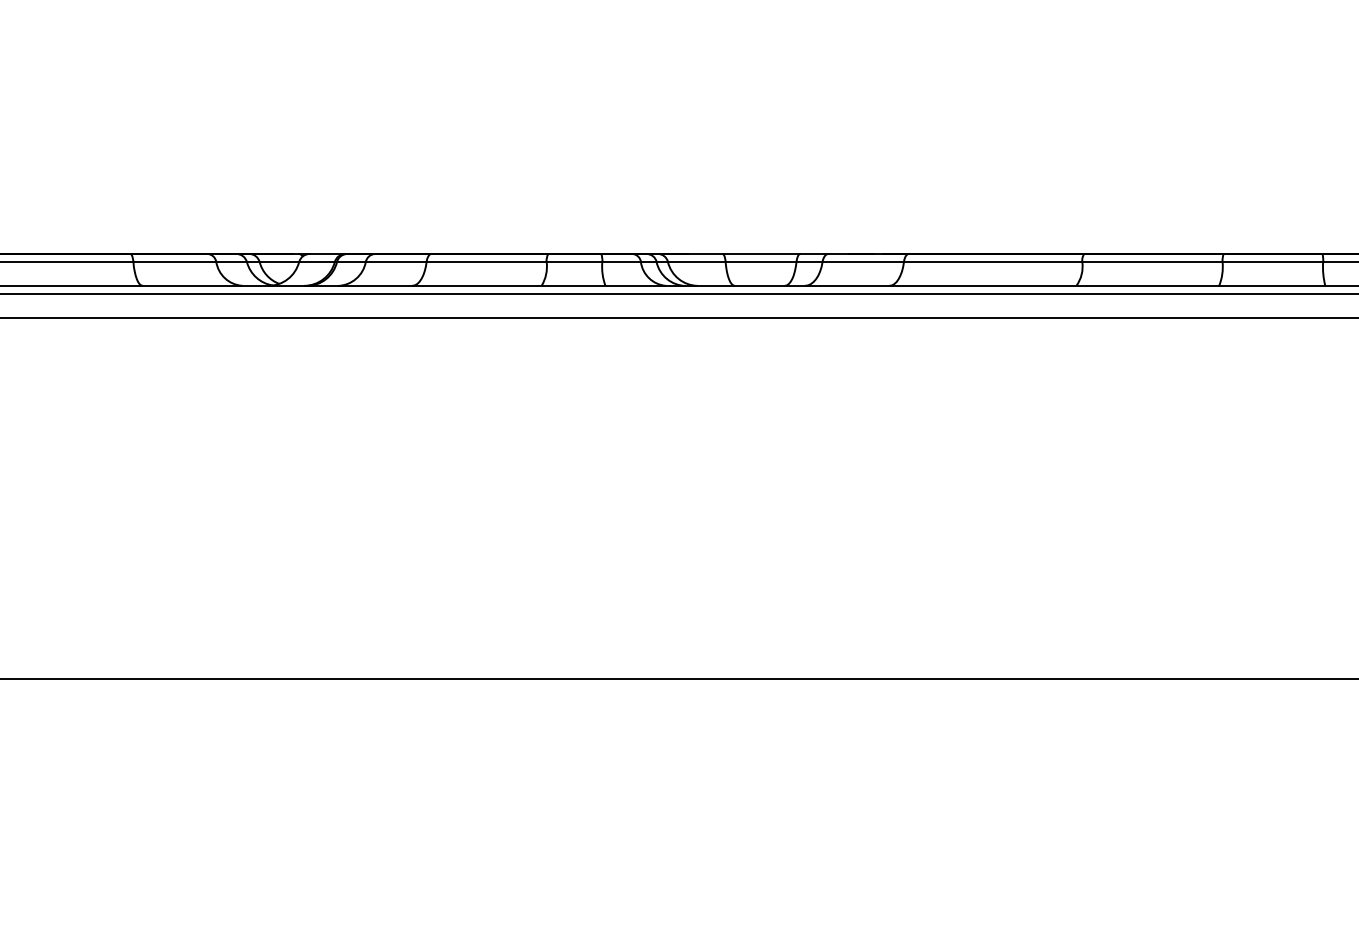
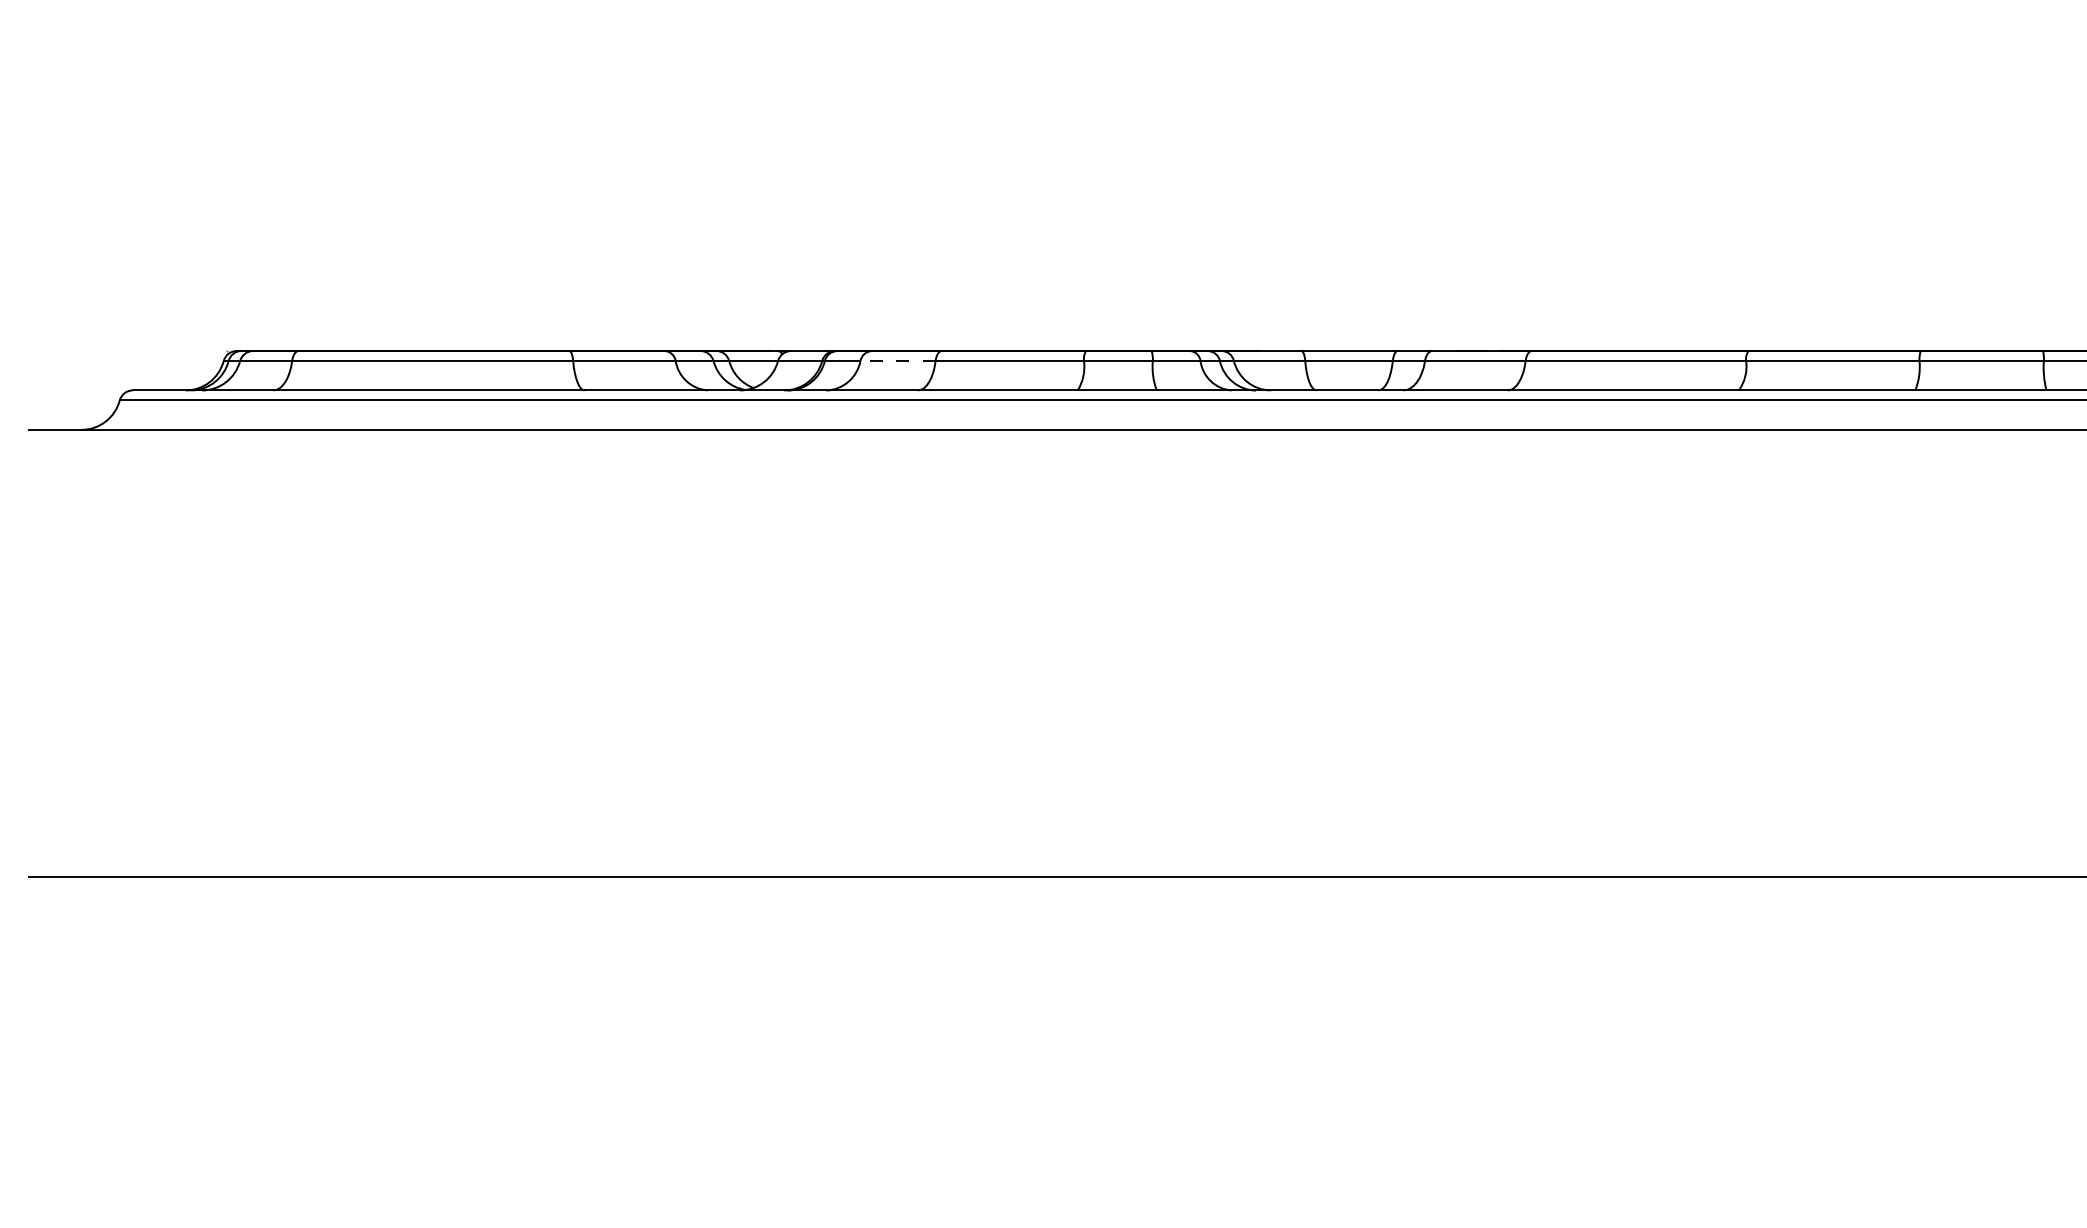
line: (396, 261) -> (898, 360), solid -> dashed

